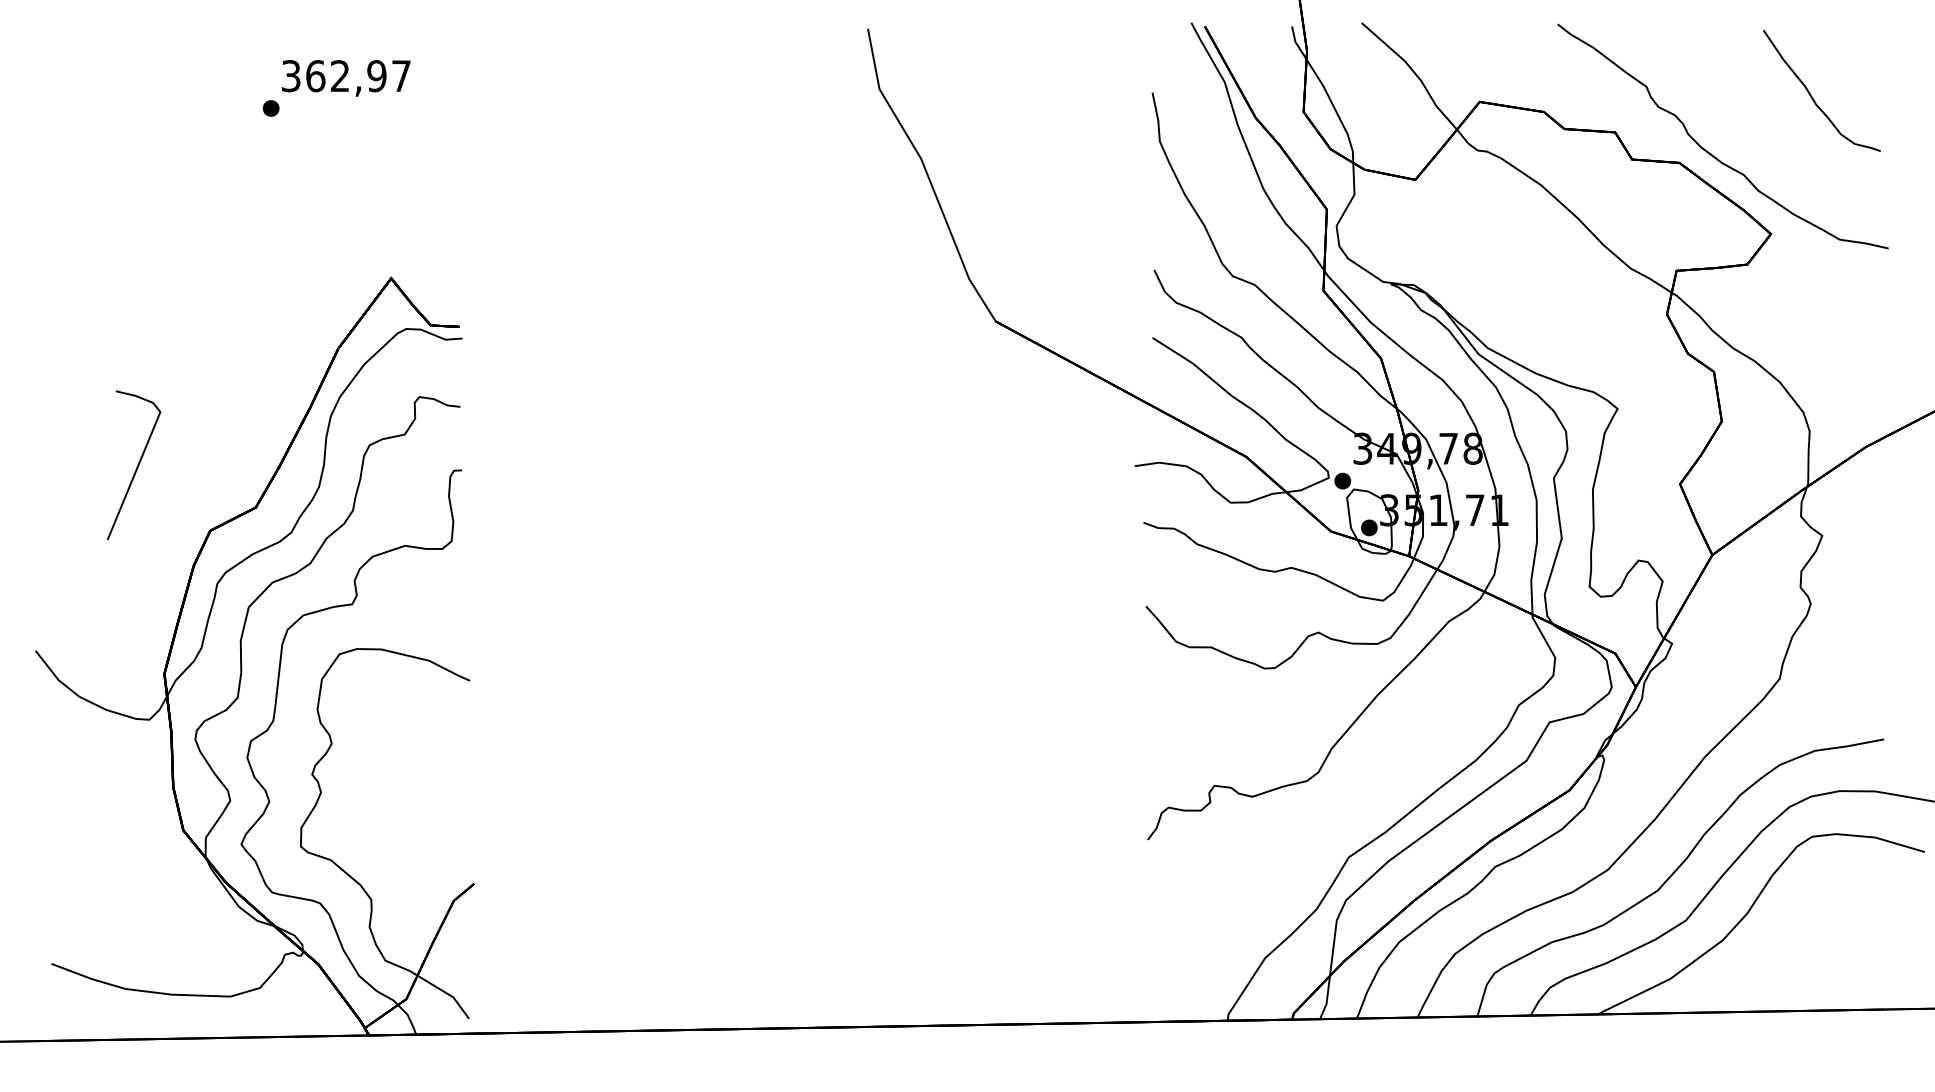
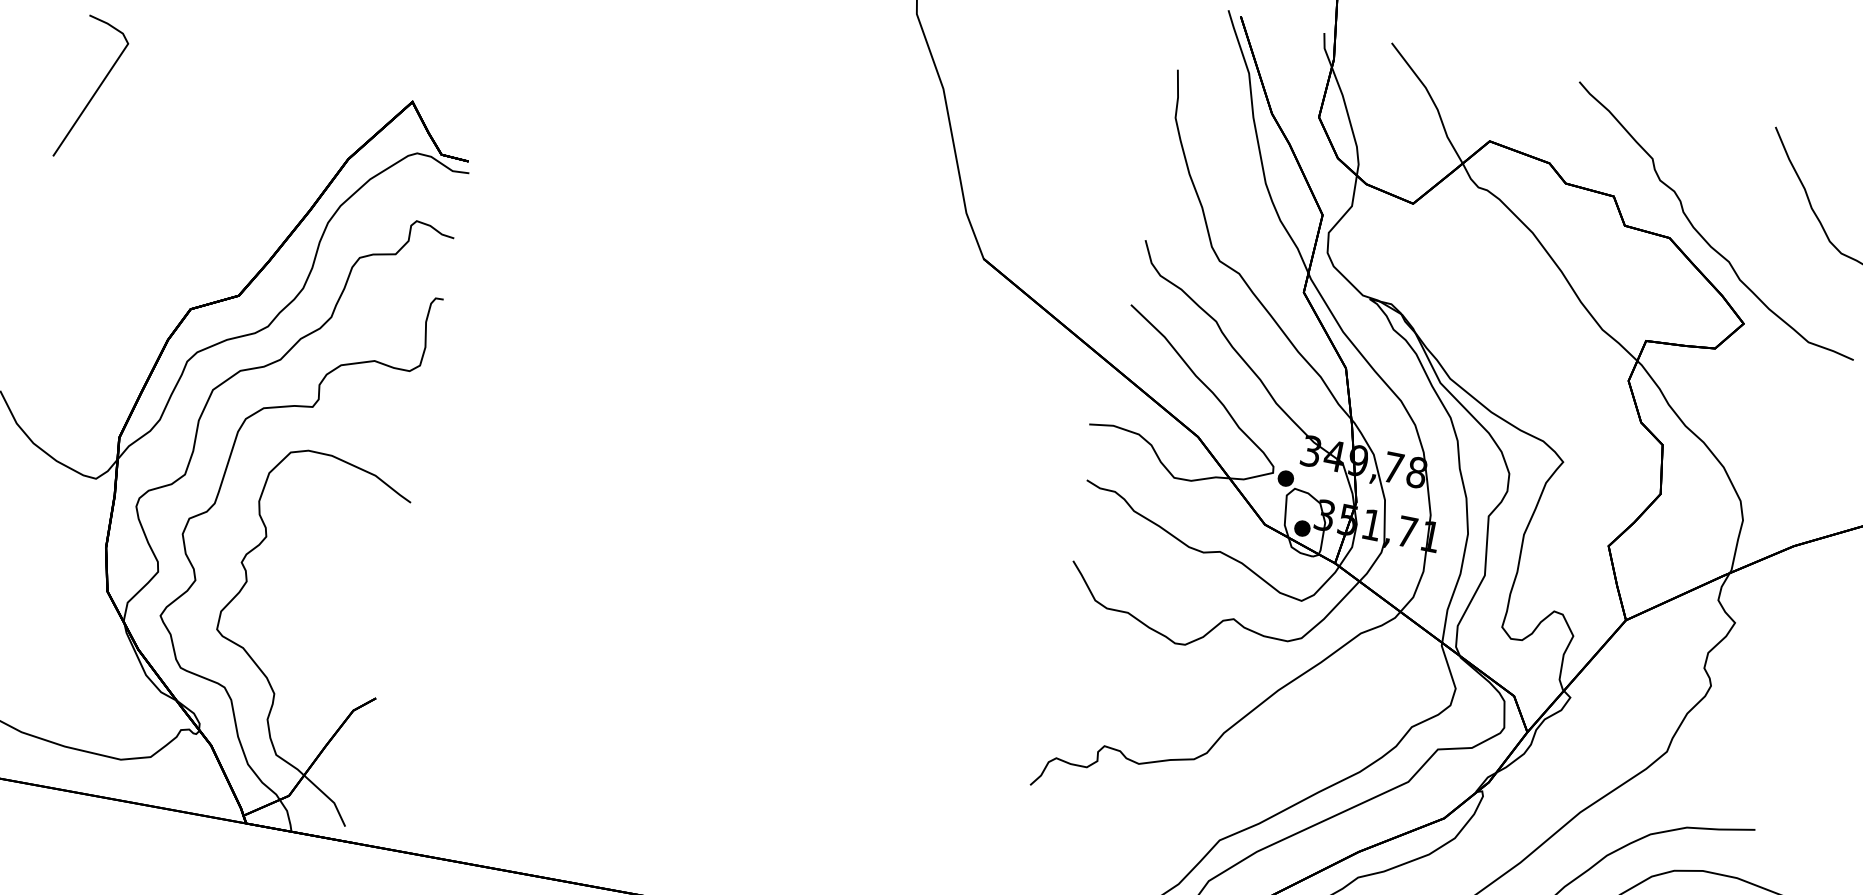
line: (136, 467) -> (94, 92), moved

